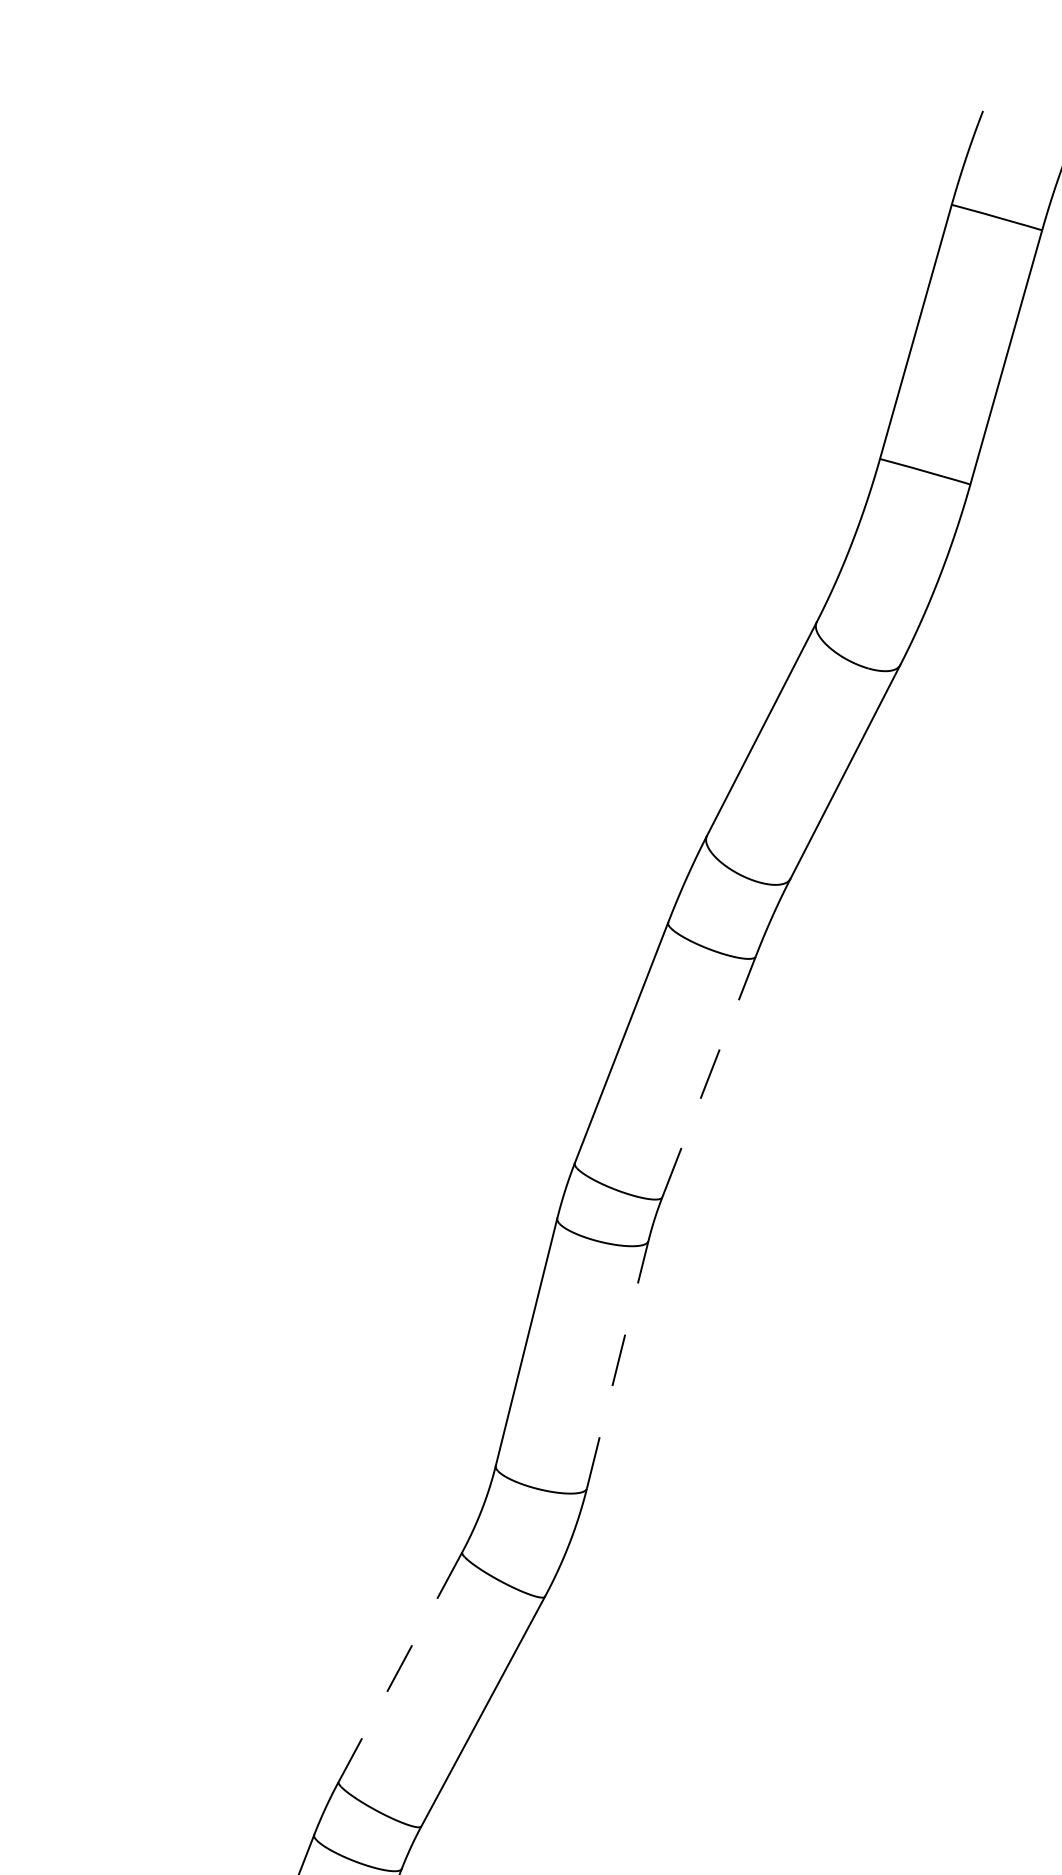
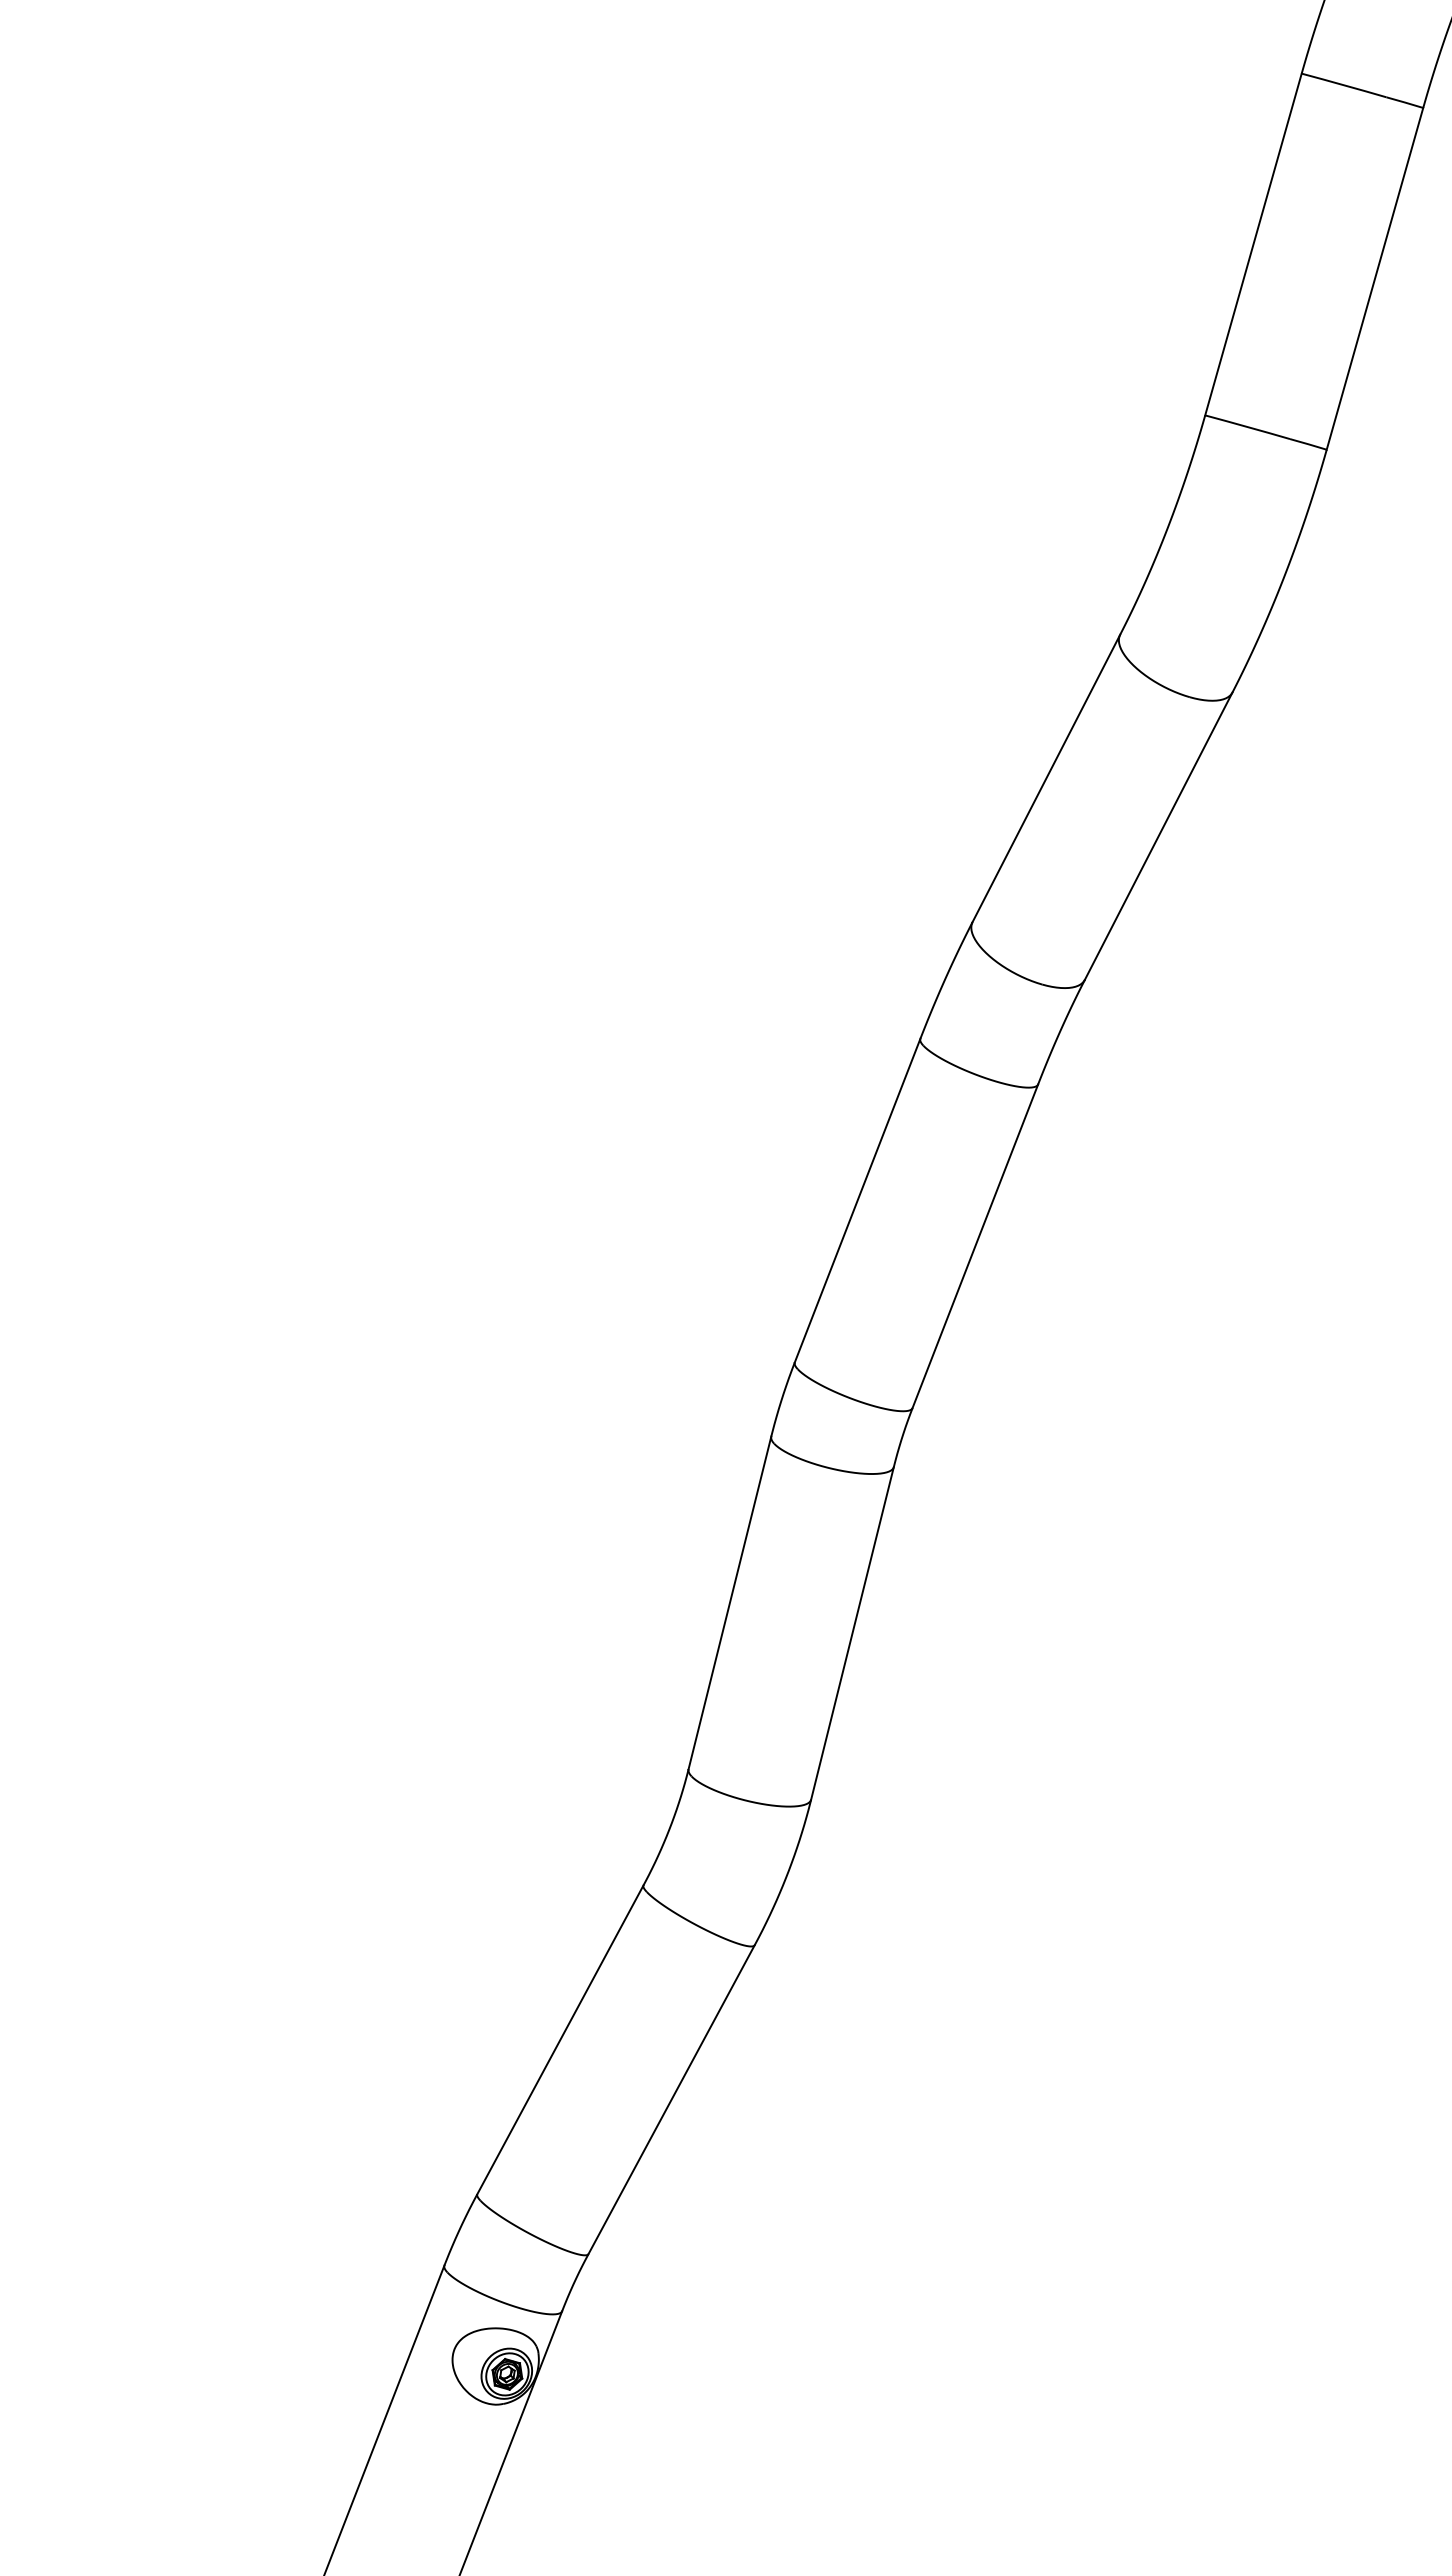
line: (709, 1077) -> (975, 1246), dashed -> solid
line: (617, 1364) -> (852, 1632), dashed -> solid
line: (400, 1667) -> (560, 2040), dashed -> solid

